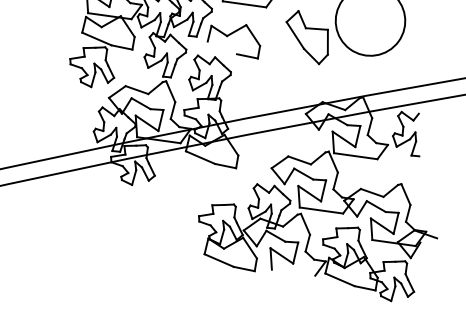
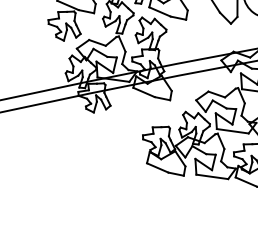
line: (221, 47) -> (159, 11), added
line: (293, 272) -> (212, 176), added

